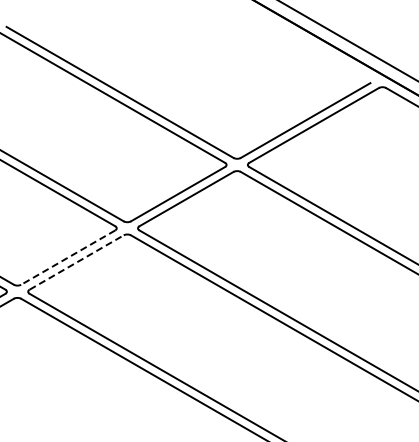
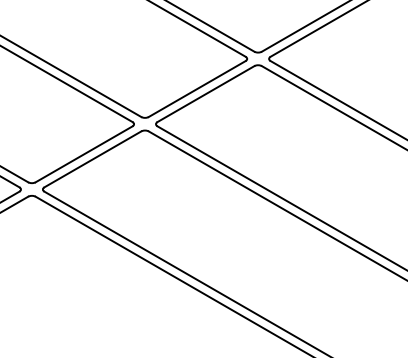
line: (67, 257) -> (83, 154), dashed -> solid
line: (77, 262) -> (93, 159), dashed -> solid

